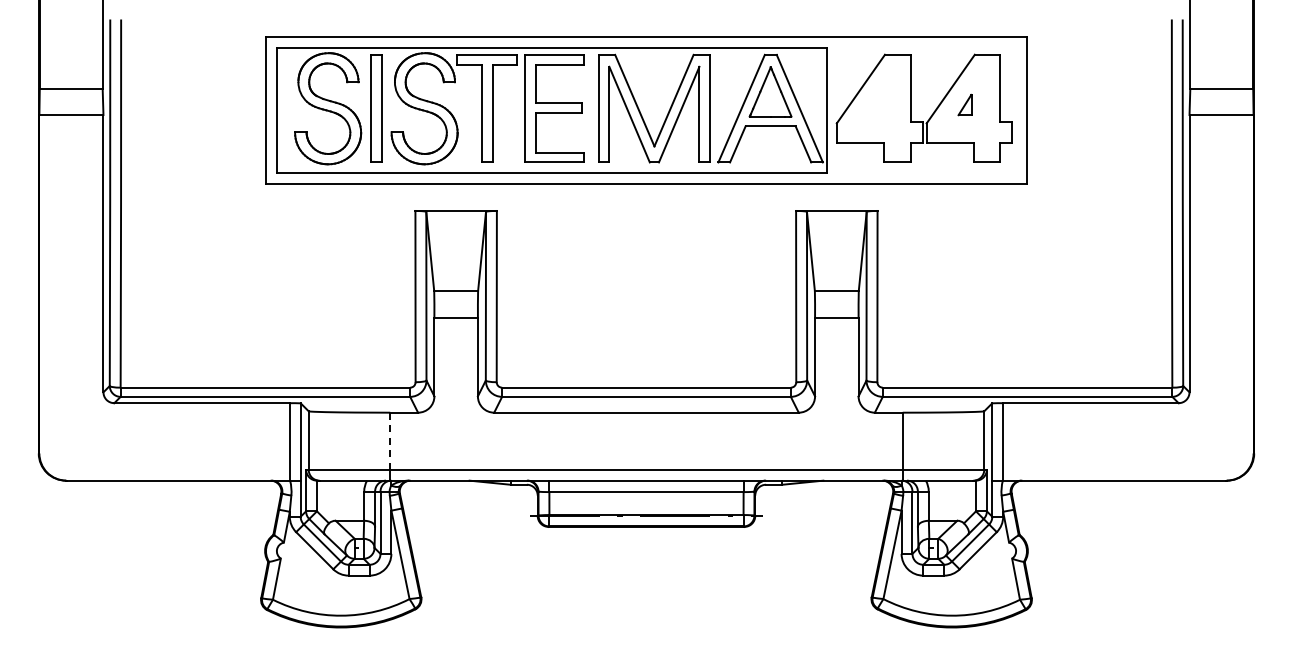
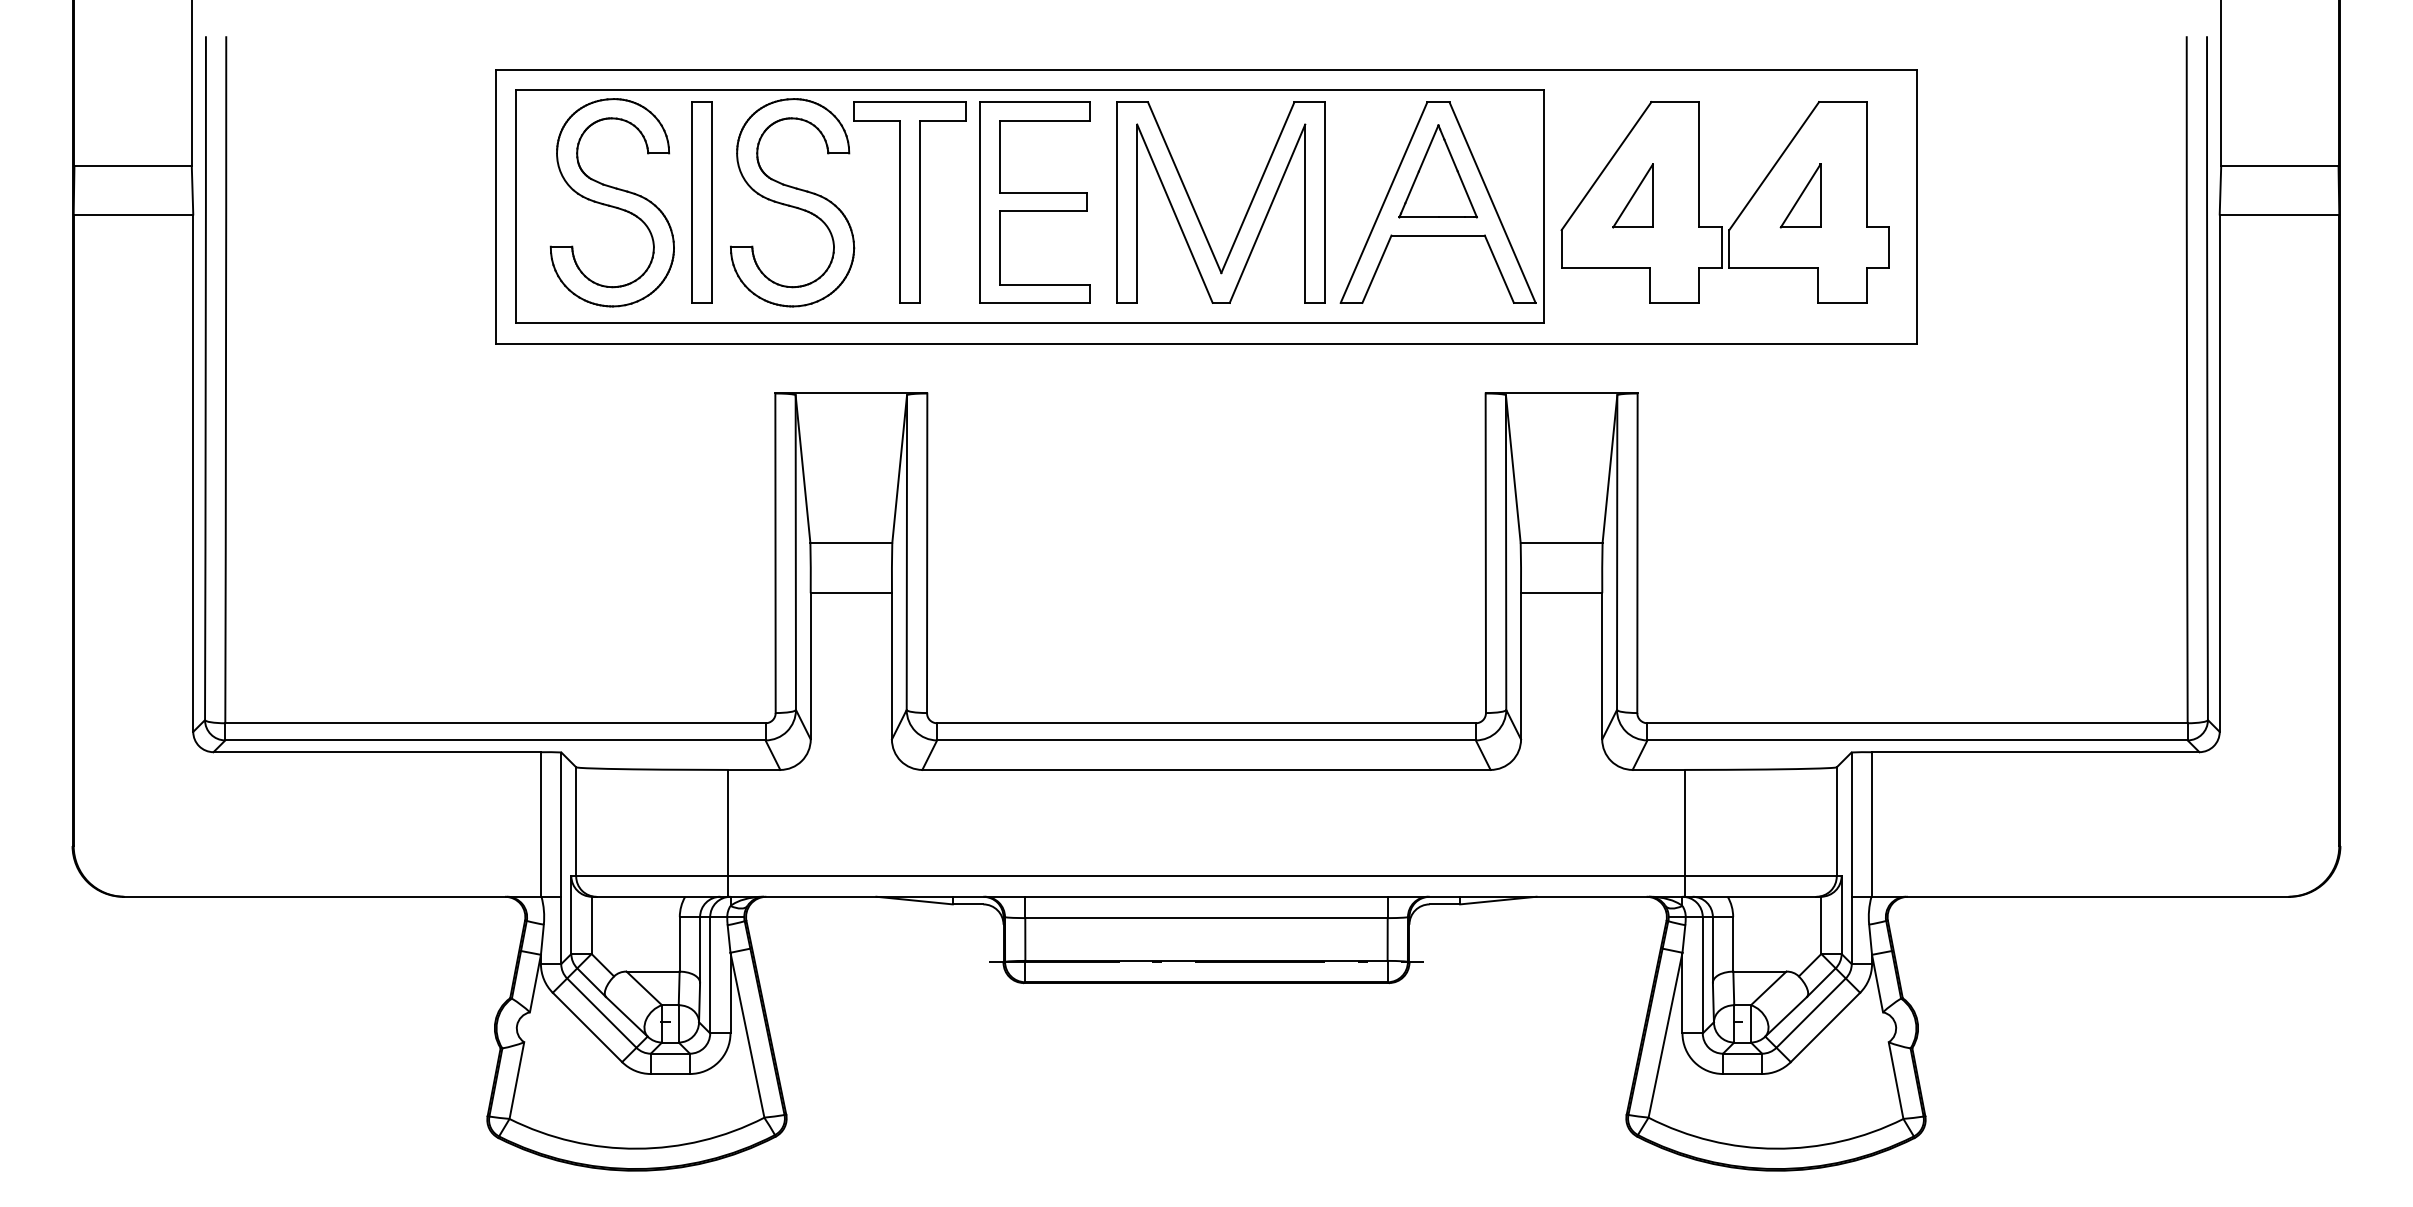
part: (874, 104) -> (1631, 194), added
part: (964, 104) -> (1799, 194), size x1.67
line: (390, 441) -> (728, 823), dashed -> solid

